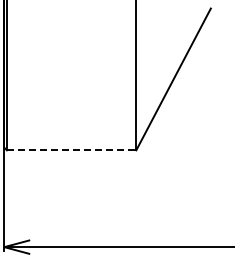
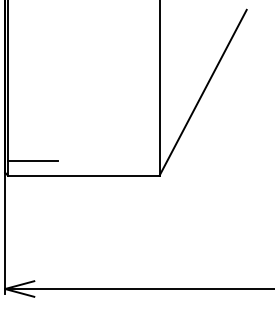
line: (27, 137) -> (32, 160), added
line: (71, 150) -> (83, 175), dashed -> solid

